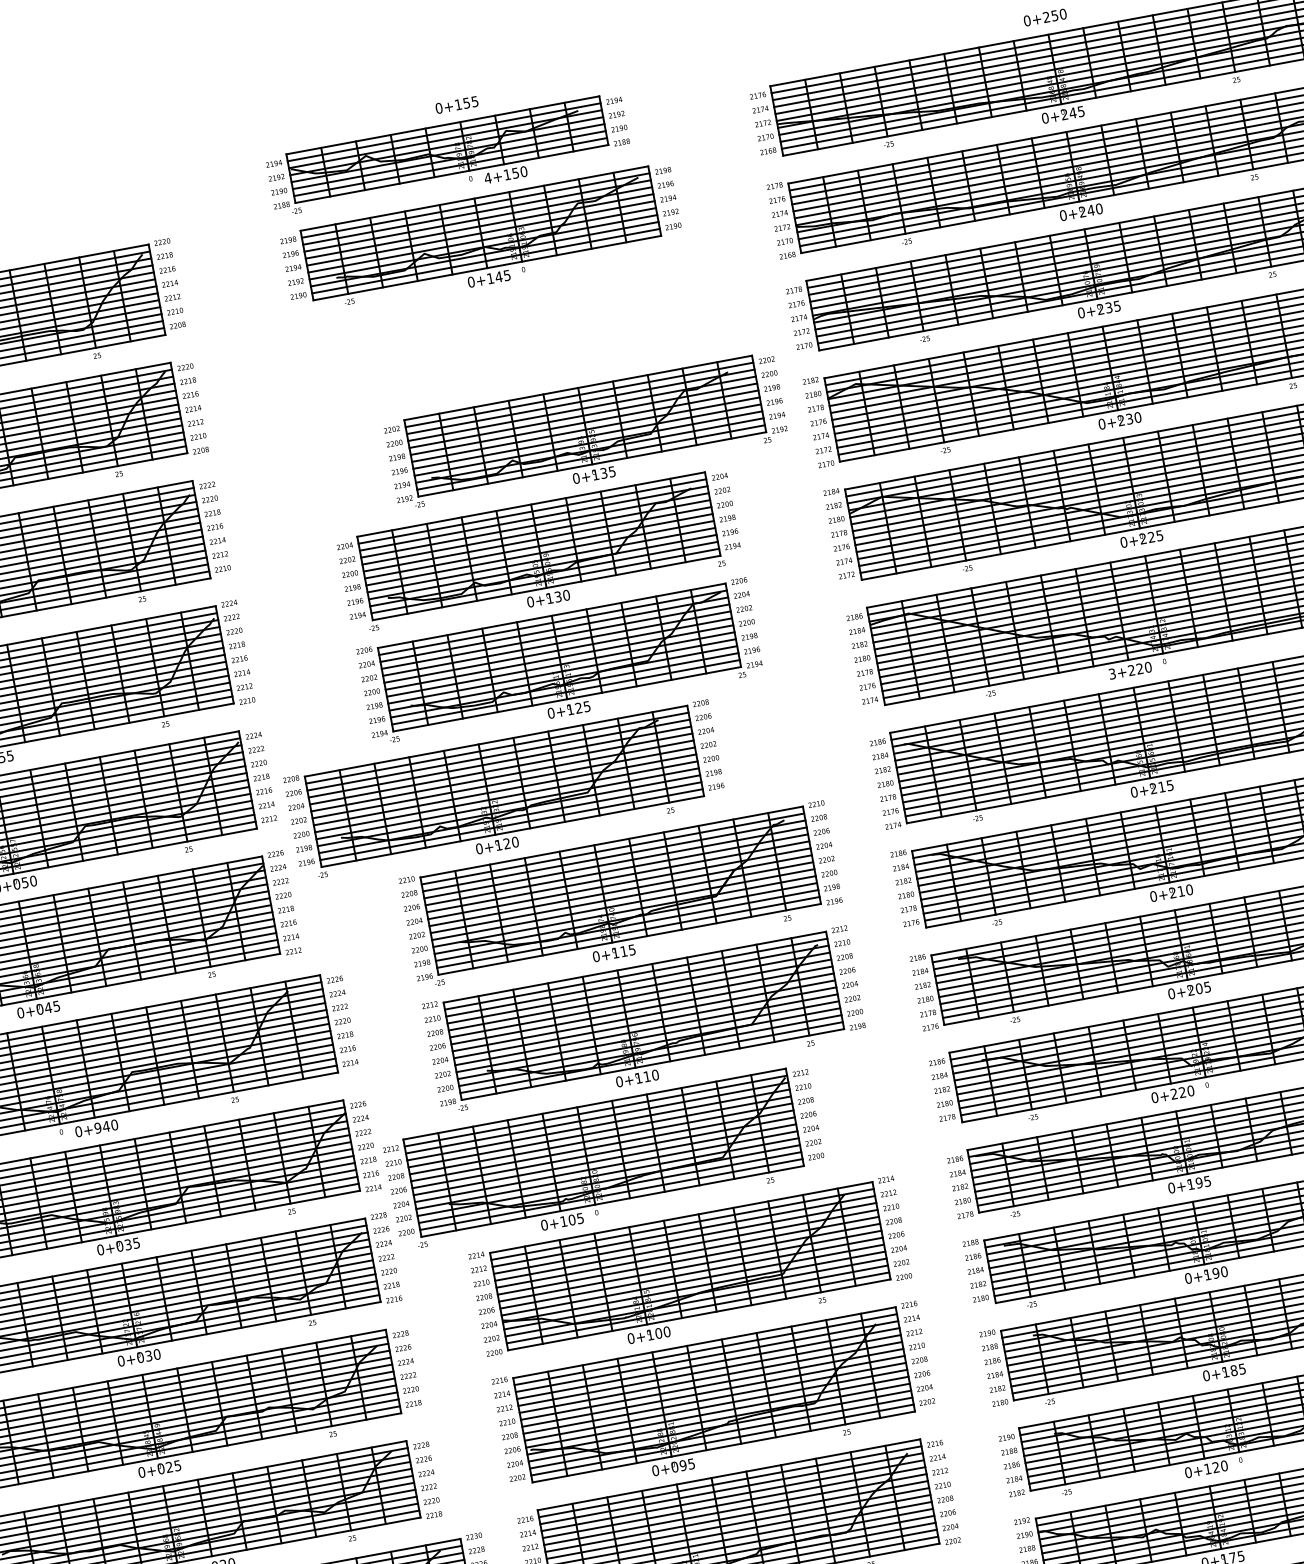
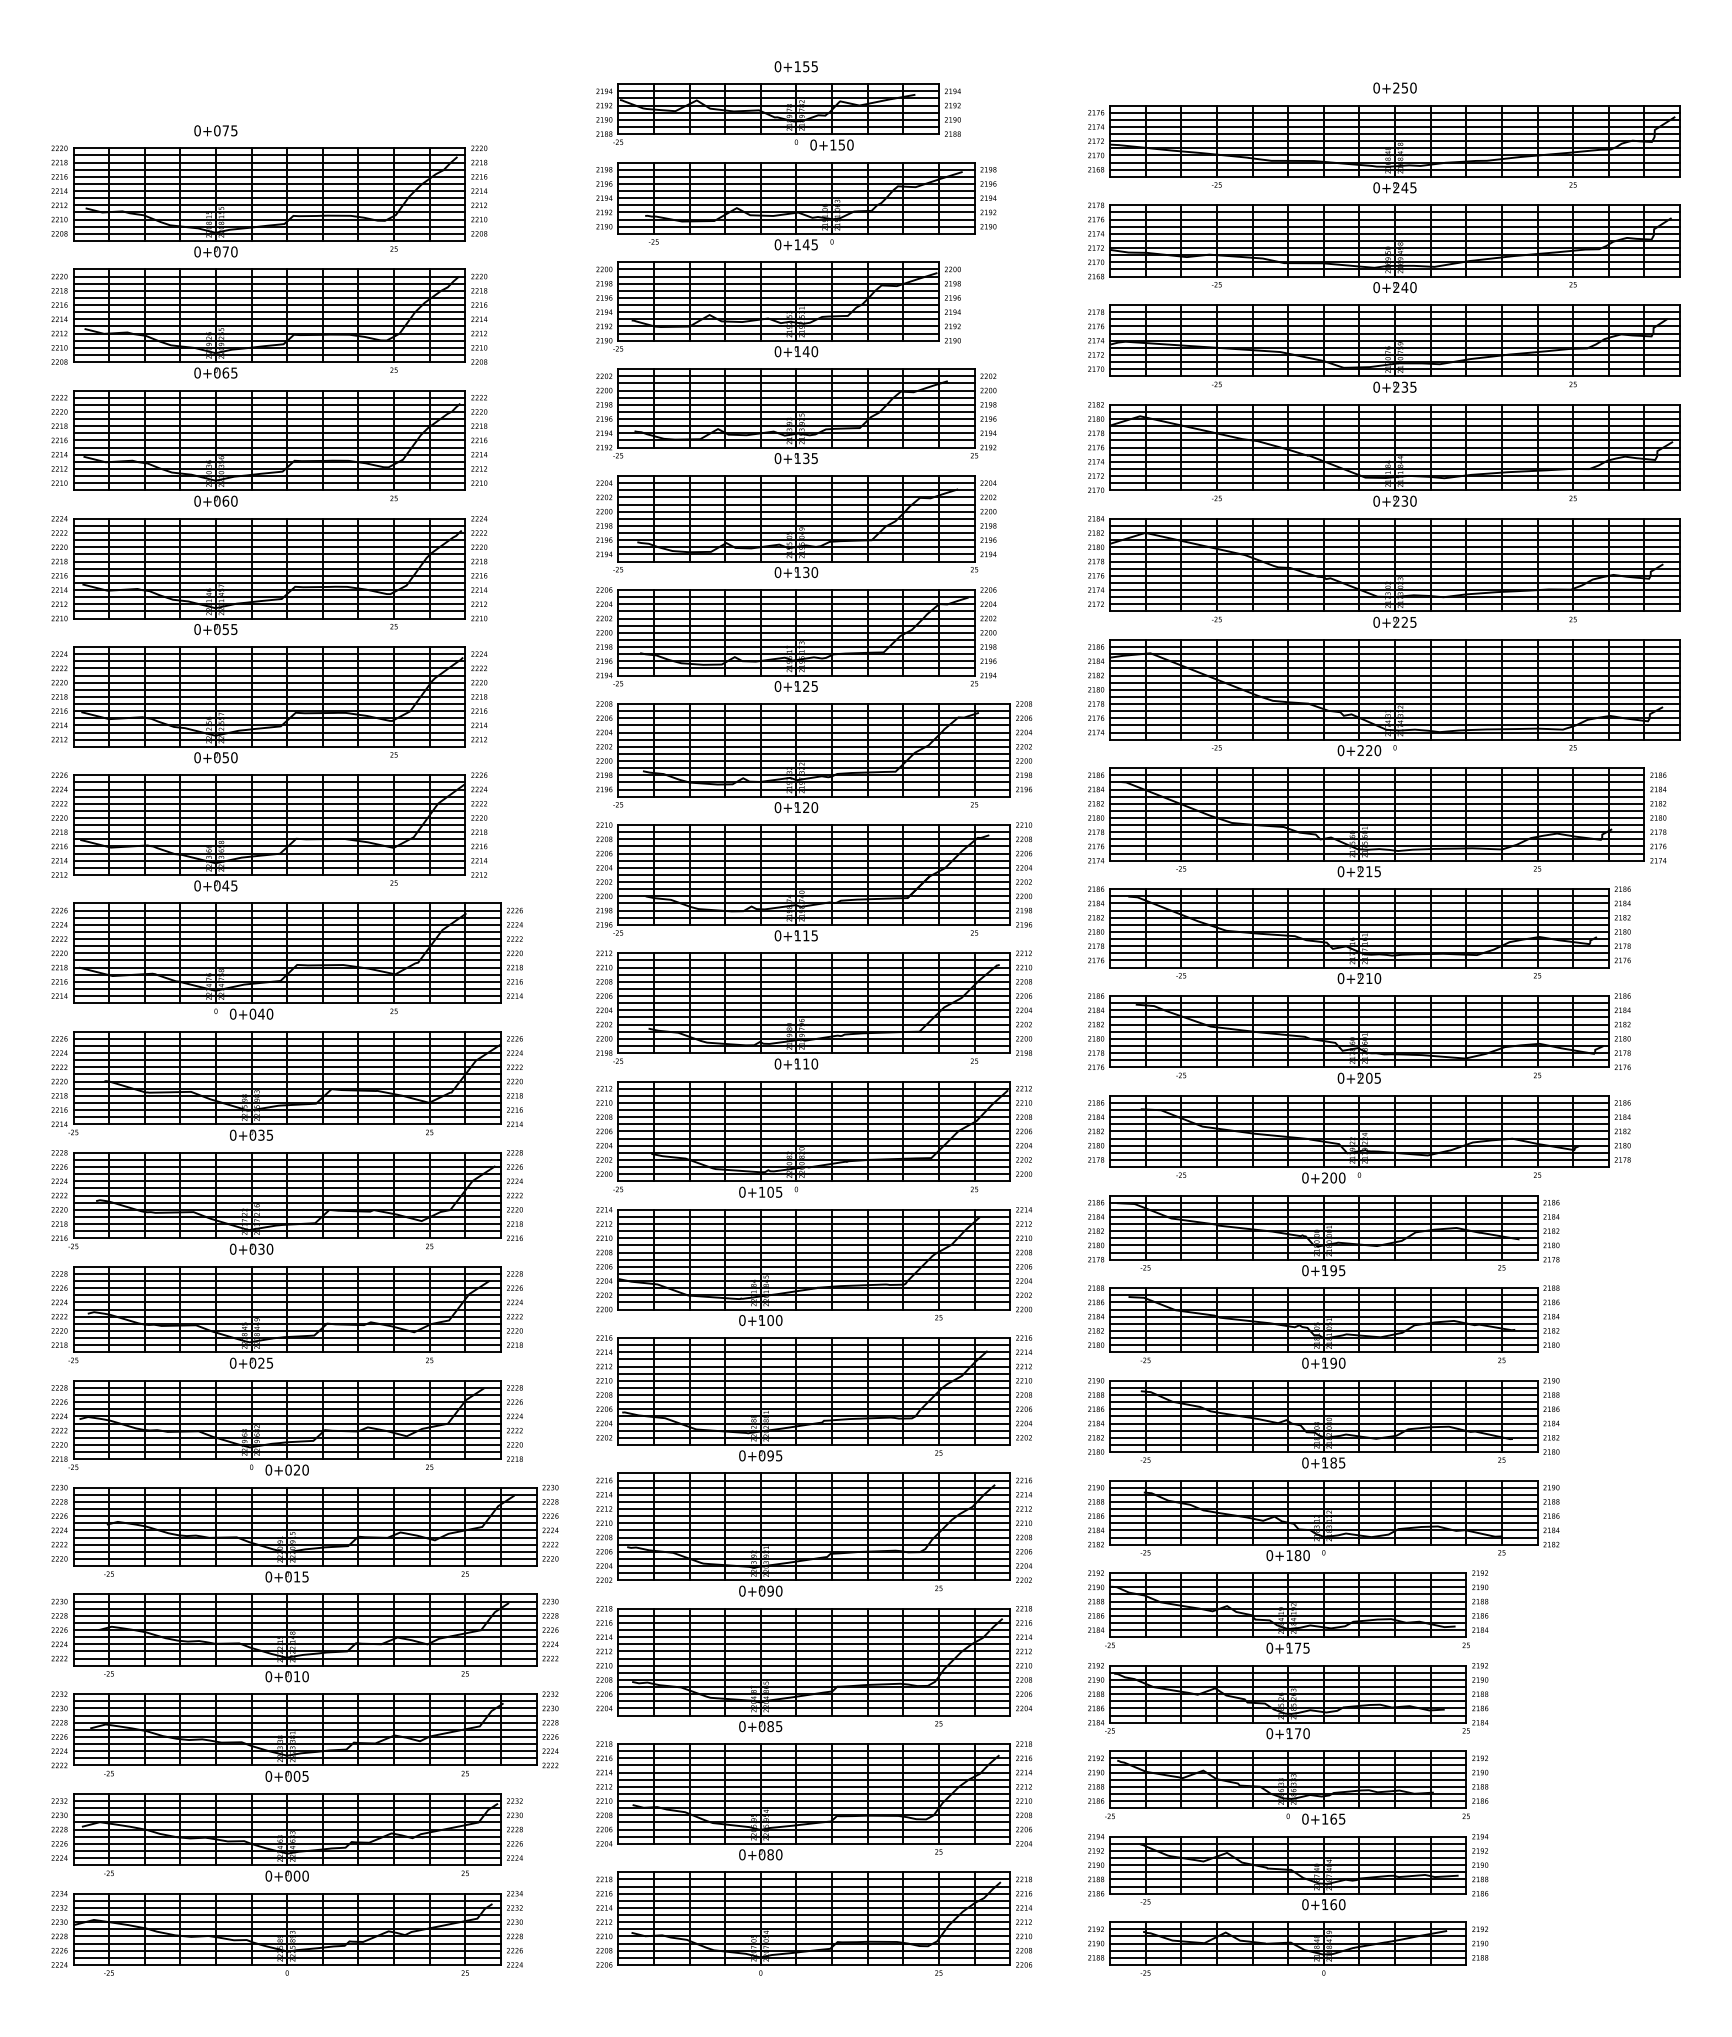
text: (487, 177) -> (813, 144), 4+150 -> 0+150
part: (483, 345) -> (778, 309), added
part: (586, 434) -> (796, 416), moved
text: (1111, 674) -> (1340, 750), 3+220 -> 0+220
part: (505, 793) -> (814, 757), moved
text: (1182, 1092) -> (1333, 1177), 0+220 -> 0+200
text: (97, 1128) -> (252, 1014), 0+940 -> 0+040
part: (605, 1160) -> (814, 1139), moved
text: (1215, 1467) -> (1297, 1555), 0+120 -> 0+180

